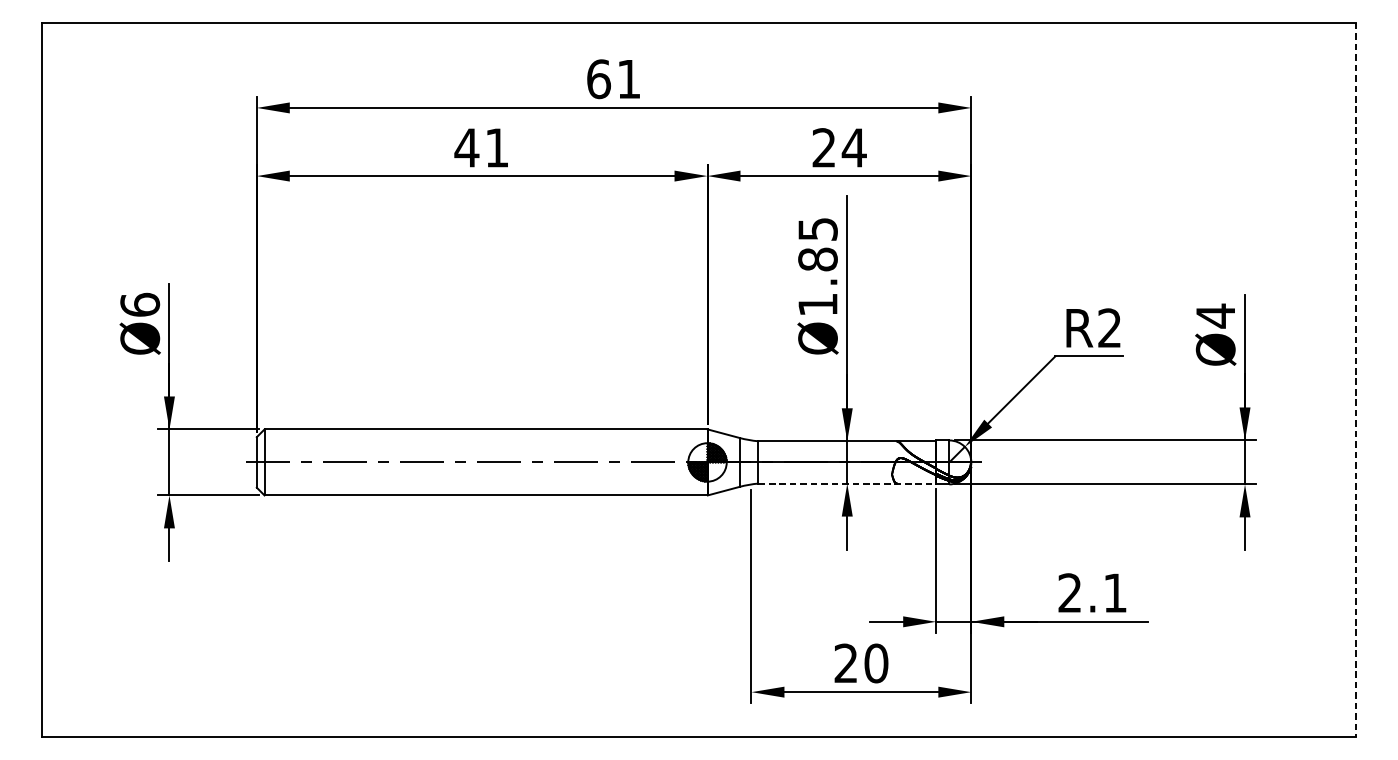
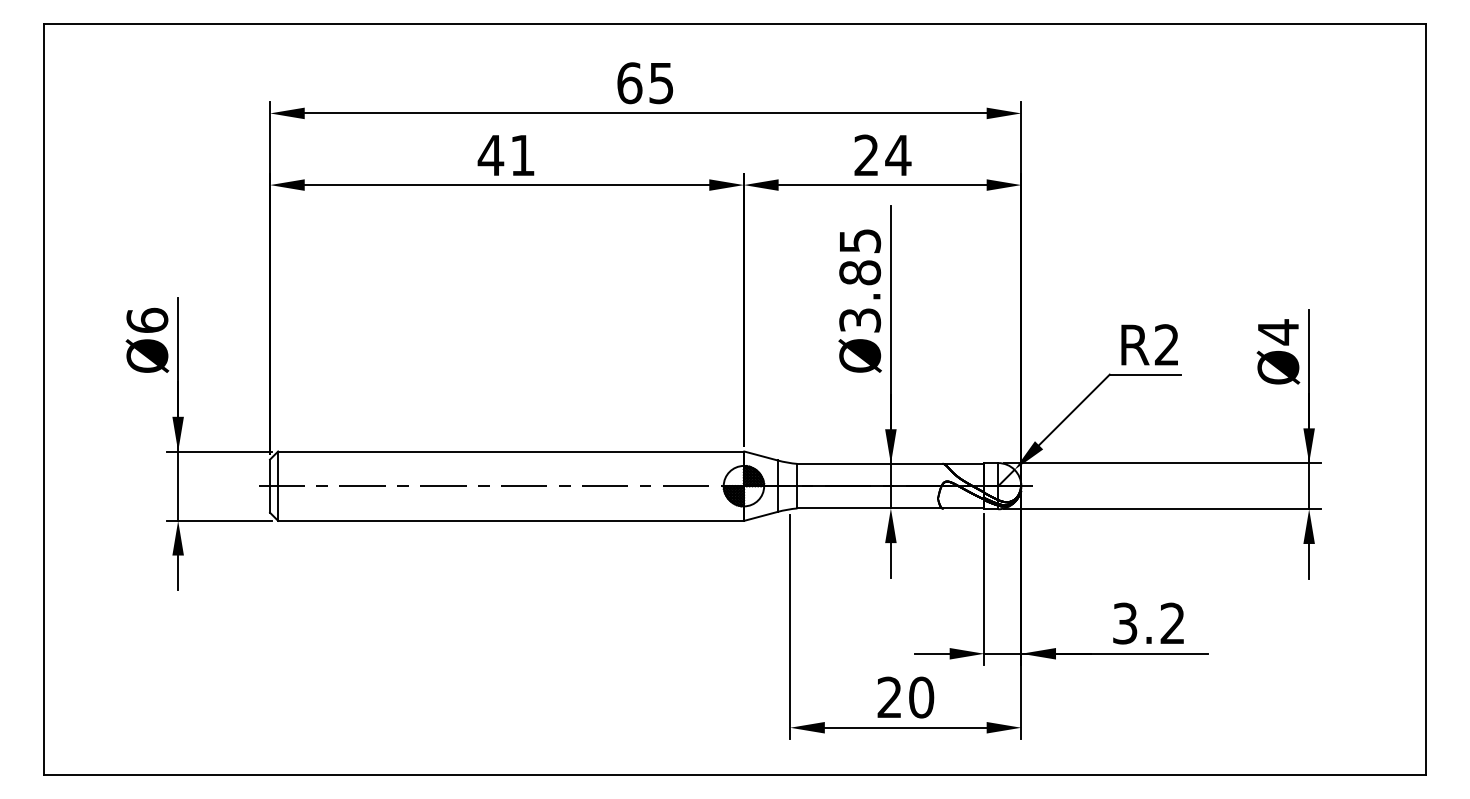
text: (629, 79) -> (661, 83), 61 -> 65
text: (818, 304) -> (860, 320), Ø1.85 -> Ø3.85
line: (1355, 380) -> (1425, 399), dashed -> solid
line: (847, 483) -> (891, 508), dashed -> solid
text: (1092, 593) -> (1148, 623), 2.1 -> 3.2

